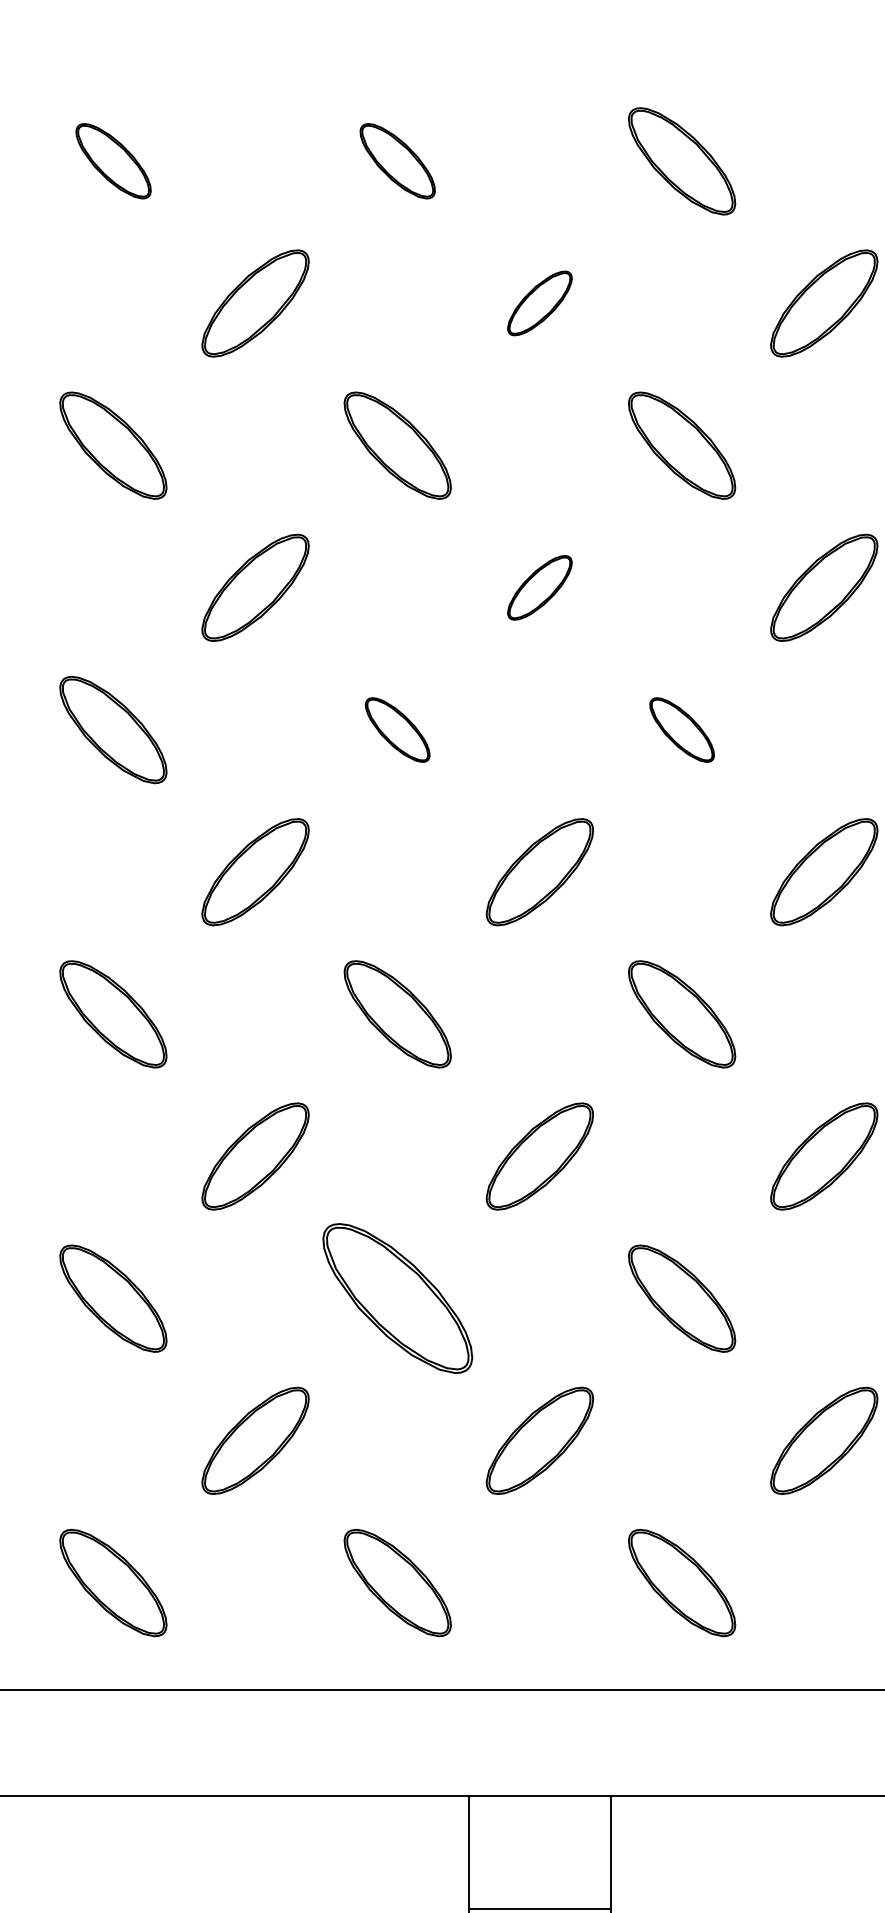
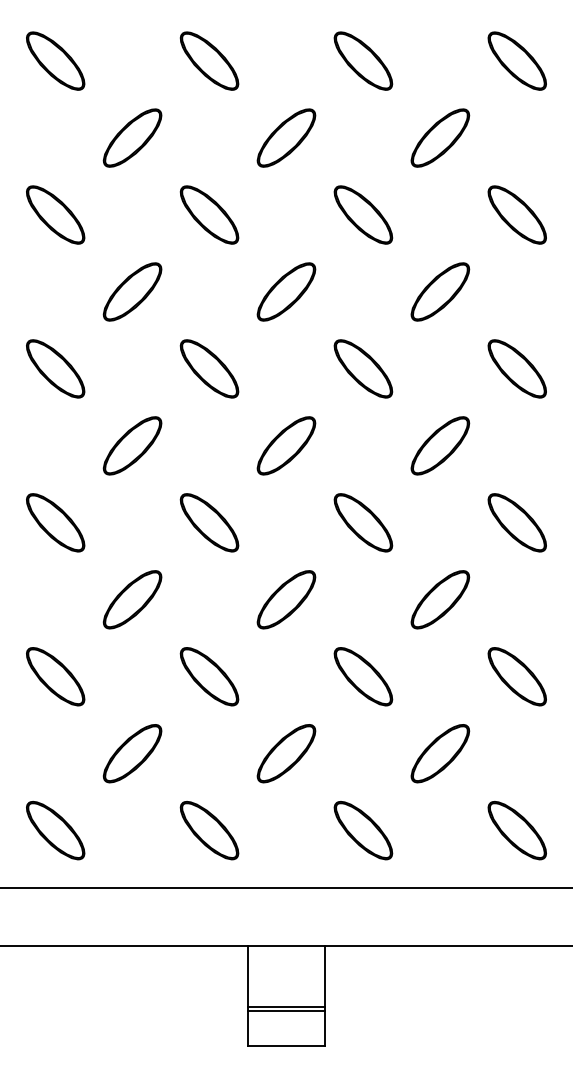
part: (113, 160) -> (55, 60), size x1.43
part: (397, 160) -> (209, 60), size x1.43
part: (539, 302) -> (286, 137), size x1.67
part: (539, 586) -> (286, 291), size x1.67
part: (397, 729) -> (209, 368), size x1.67
part: (682, 729) -> (363, 368), size x1.67
part: (397, 1298) -> (209, 676), size x0.71

